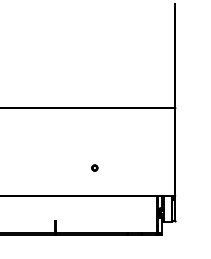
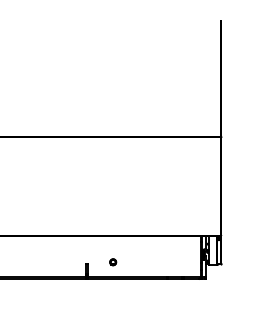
part: (95, 168) -> (113, 262), moved

